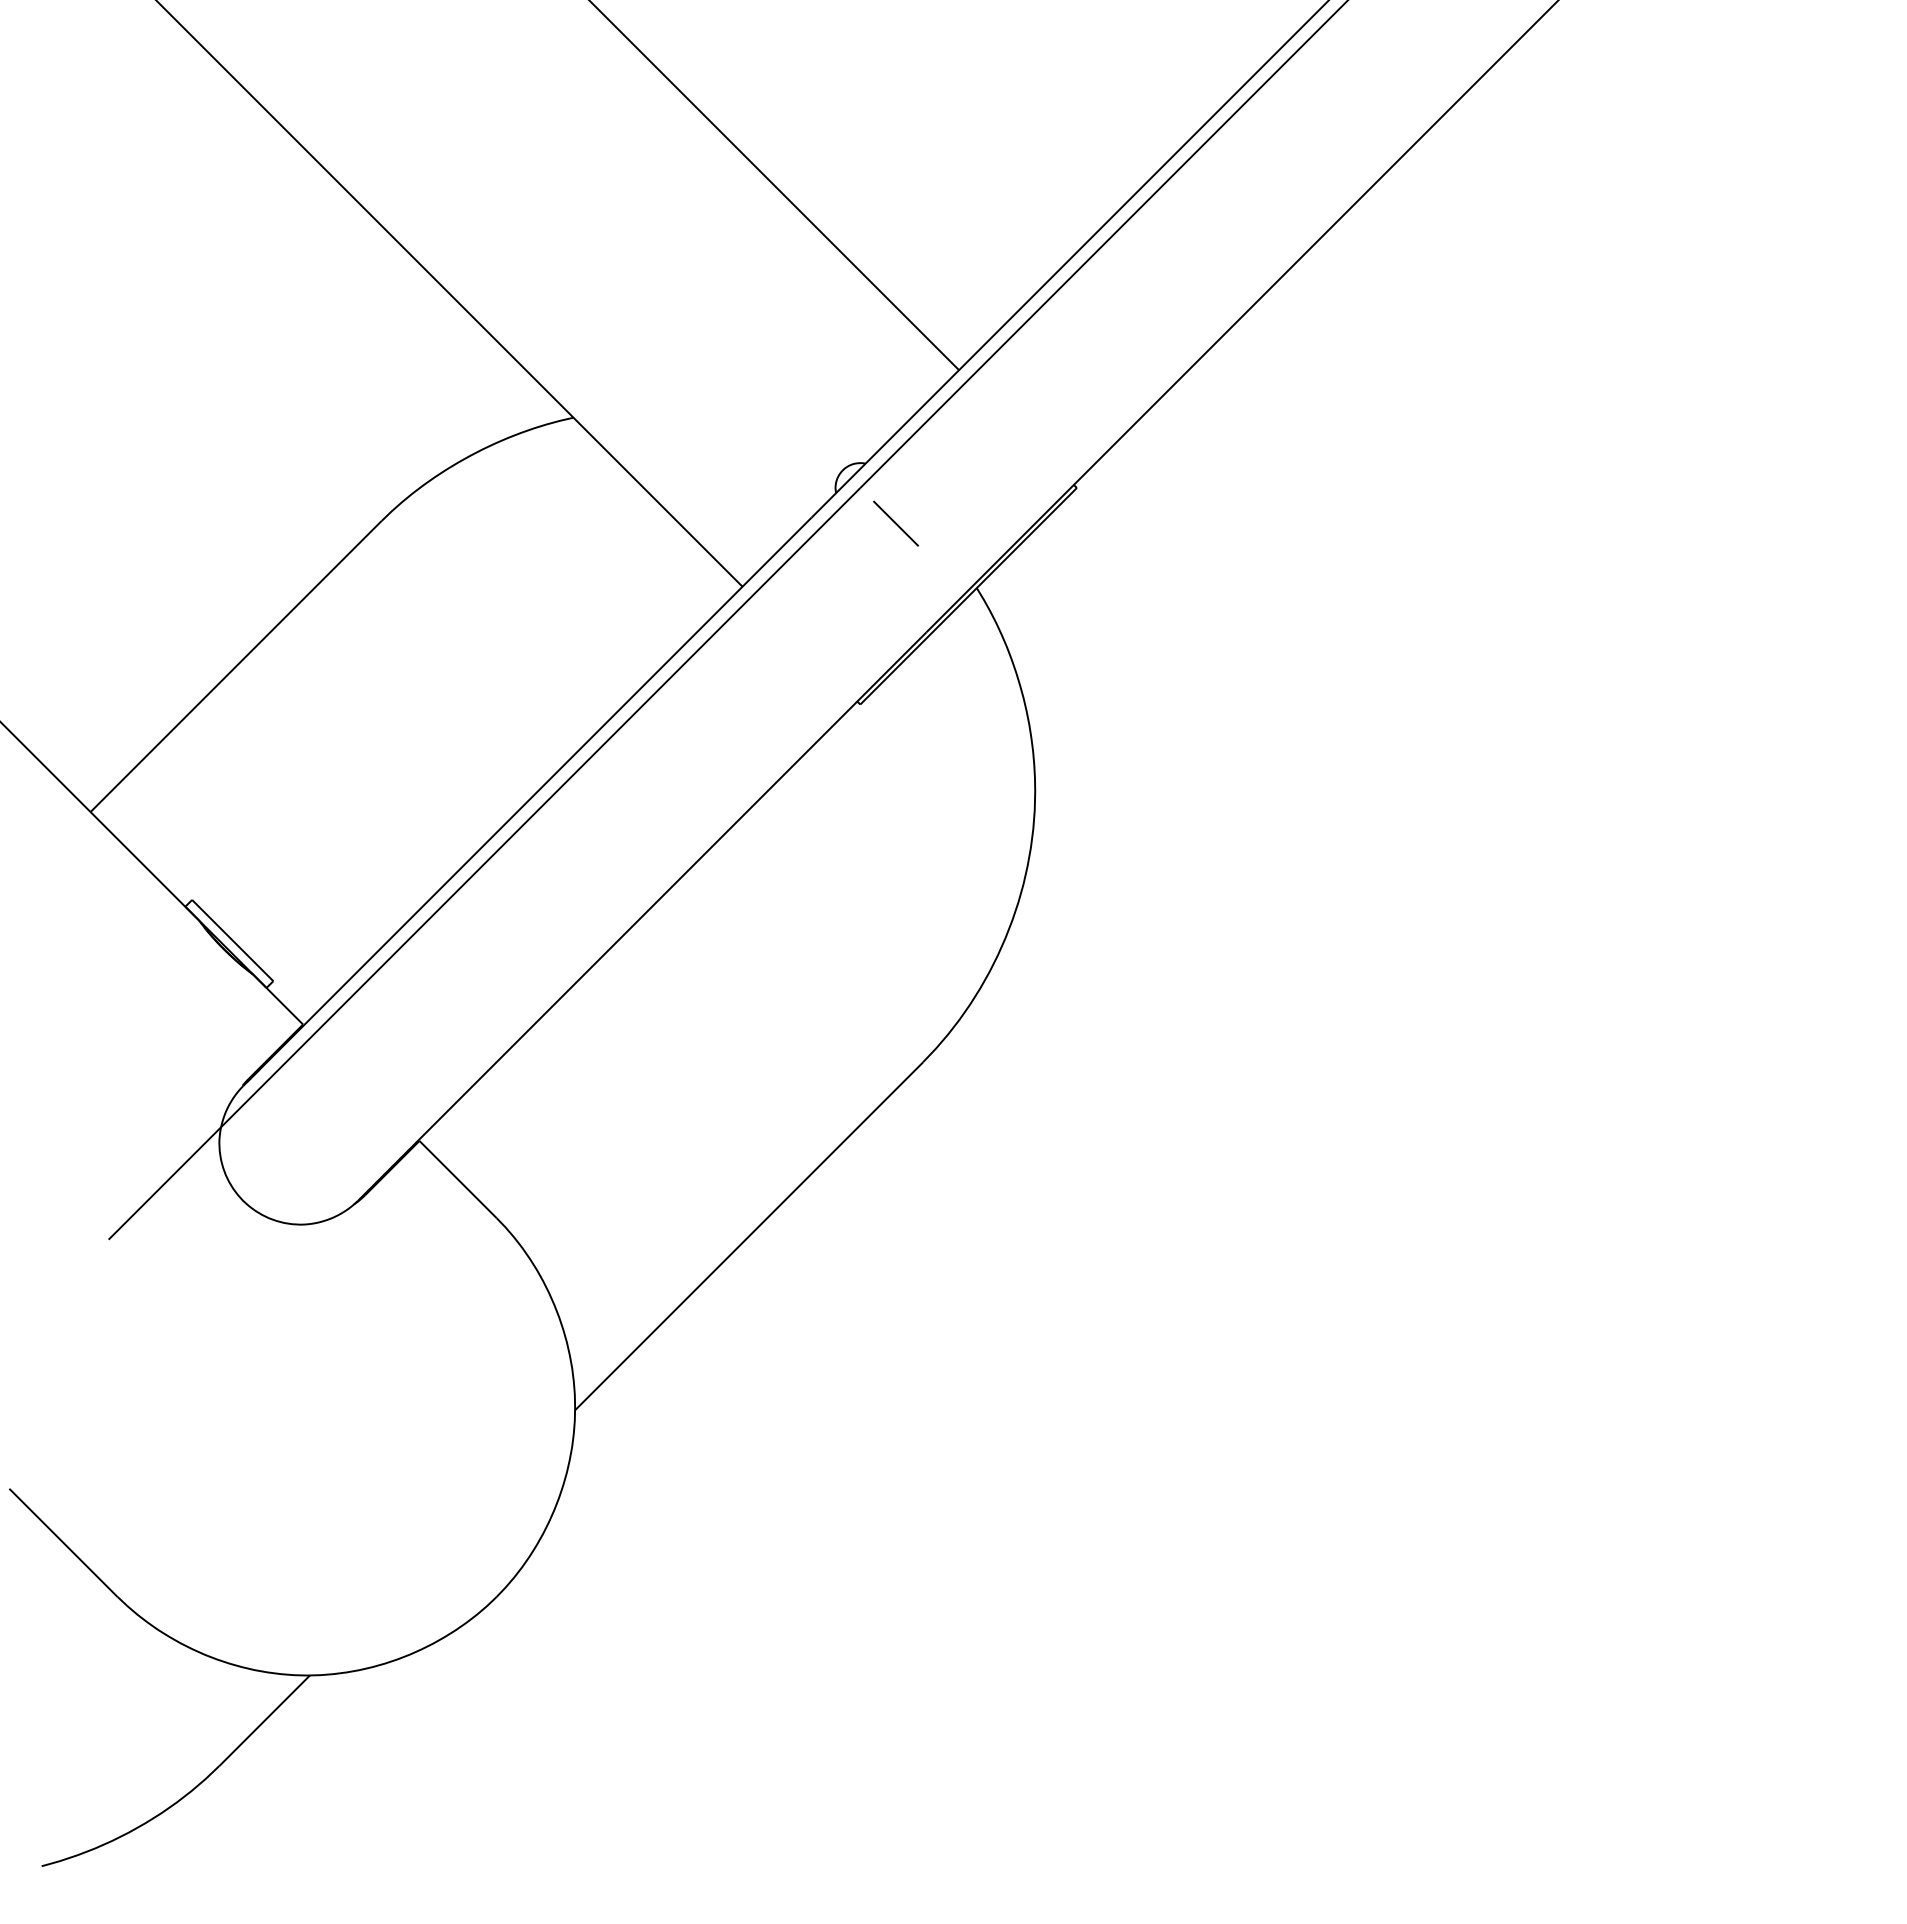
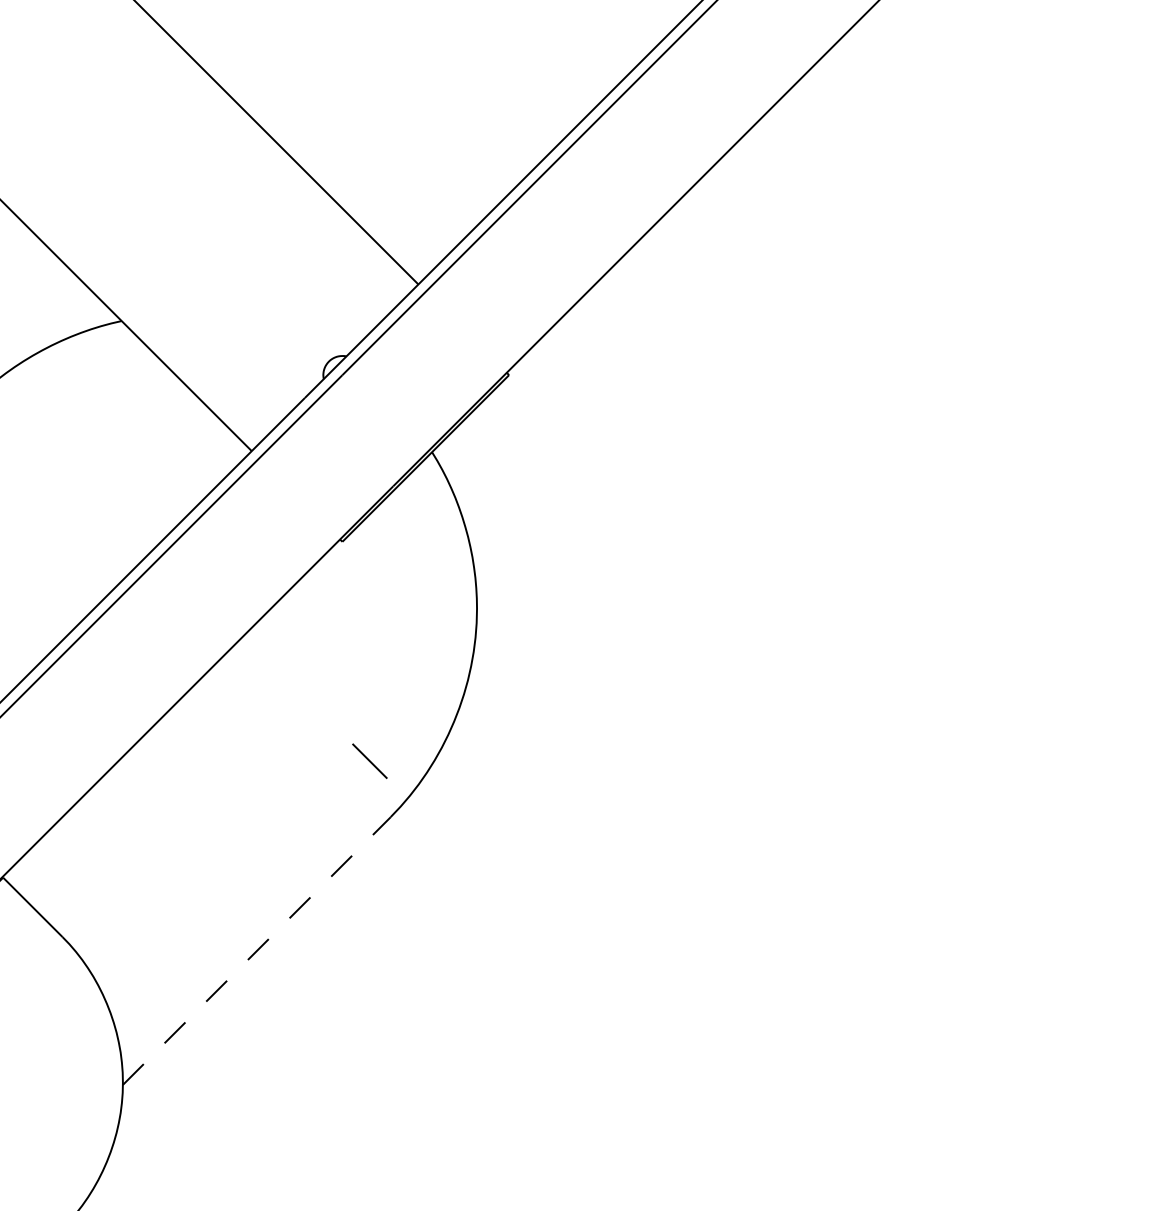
line: (895, 523) -> (369, 761), moved
line: (749, 1235) -> (257, 950), solid -> dashed

